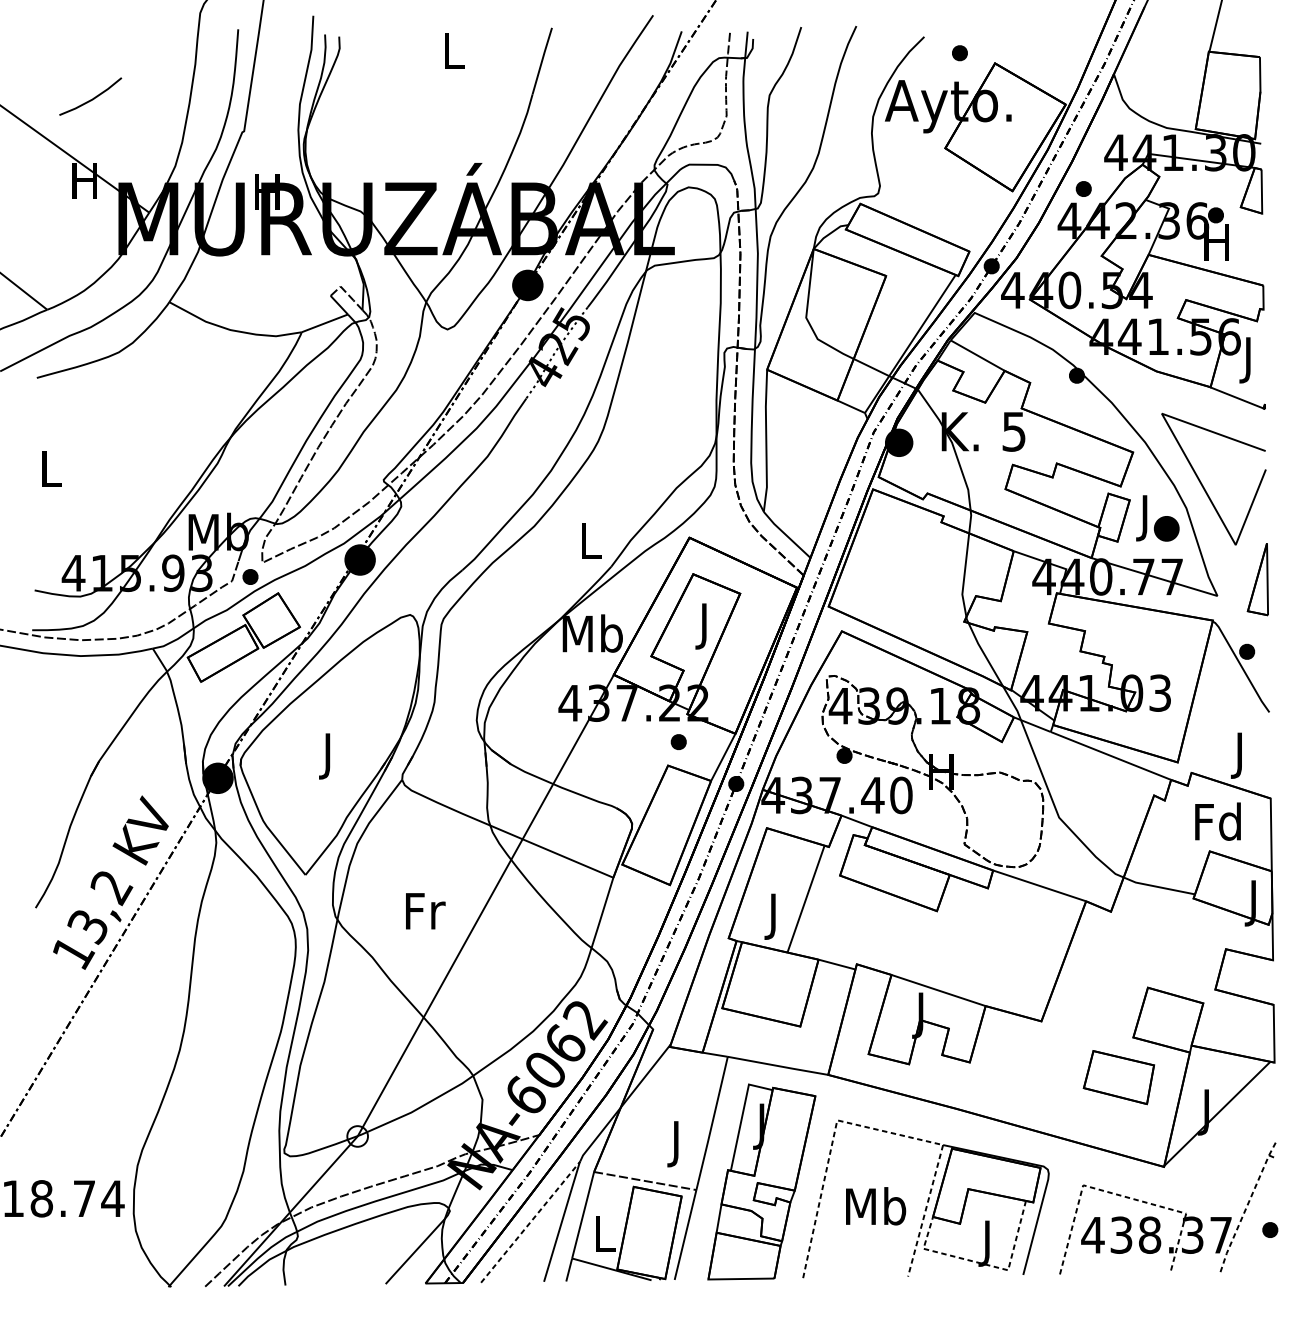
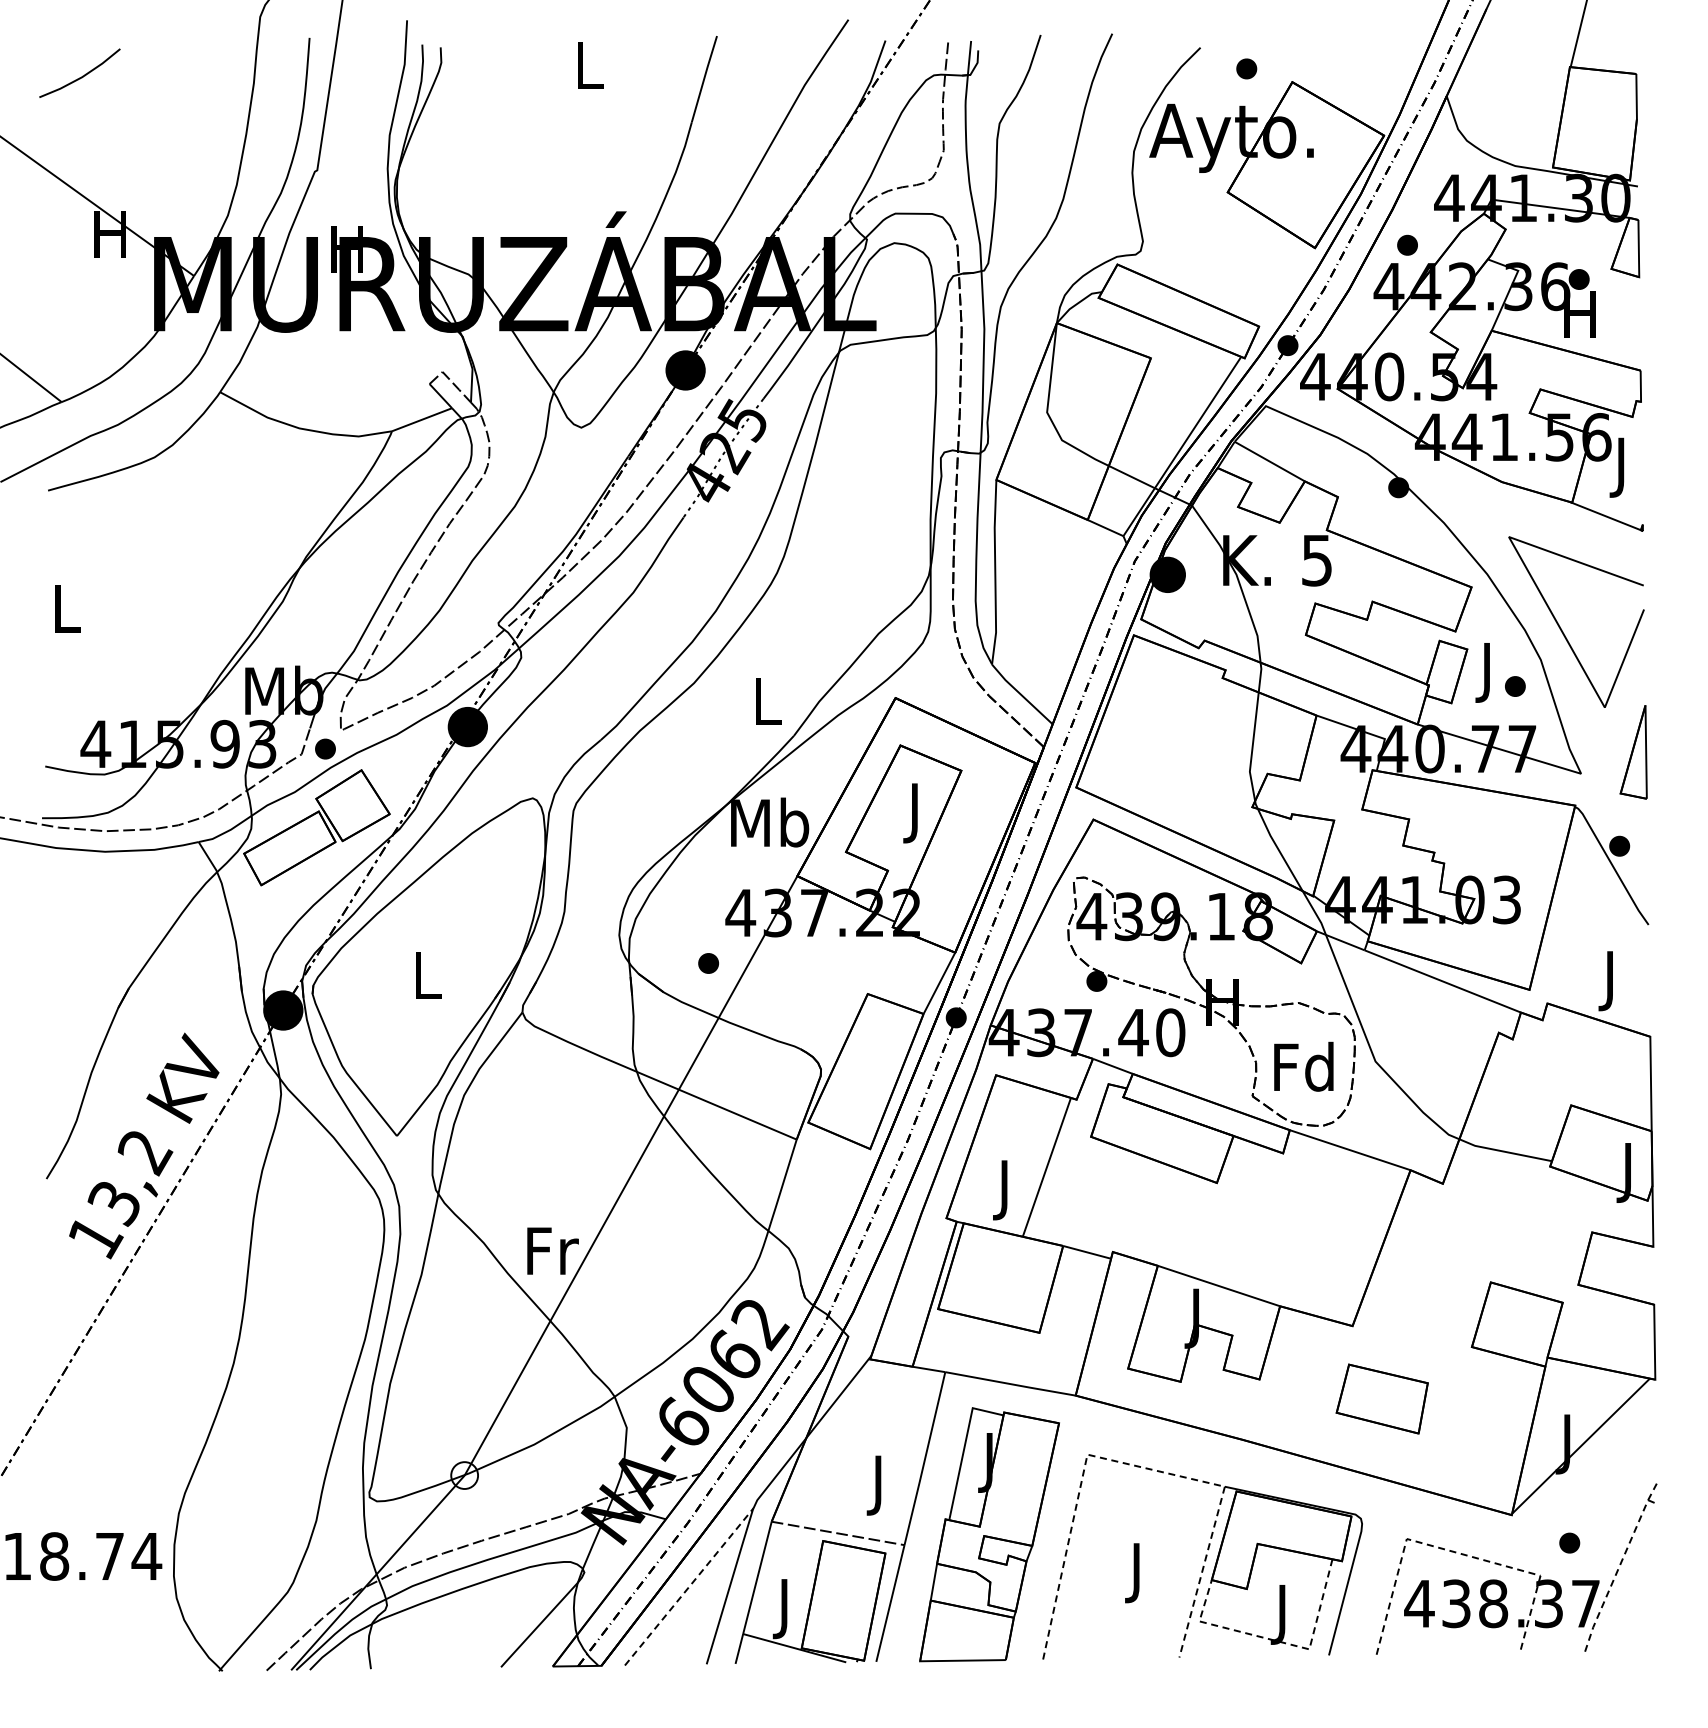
line: (92, 98) -> (82, 75), moved
part: (1166, 528) -> (1515, 686), size x0.62
part: (678, 742) -> (708, 963), moved
text: (329, 756) -> (427, 982), J -> L
text: (1217, 821) -> (1303, 1066), moved
text: (425, 910) -> (552, 1250), moved
part: (1118, 1077) -> (1381, 1398), moved
text: (875, 1211) -> (1137, 1572), Mb -> J
part: (1270, 1229) -> (1569, 1542), moved
text: (604, 1239) -> (785, 1609), L -> J

